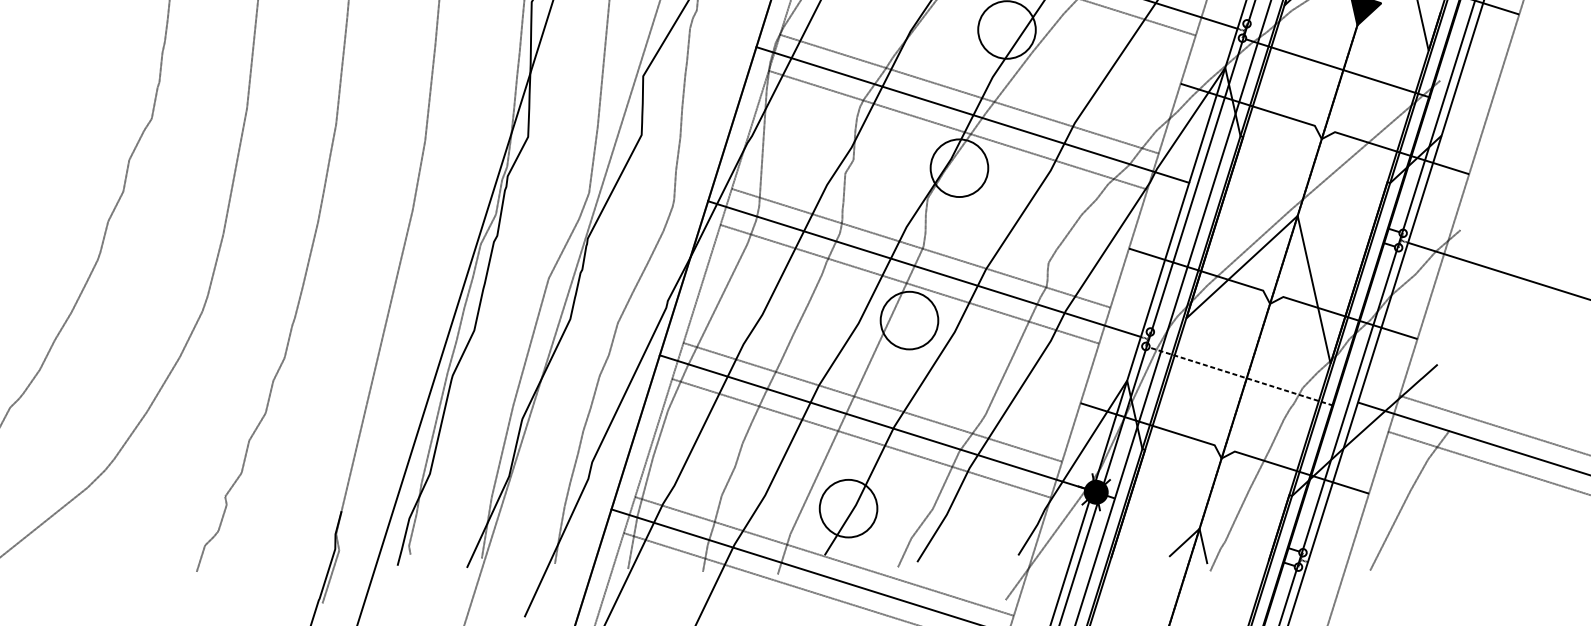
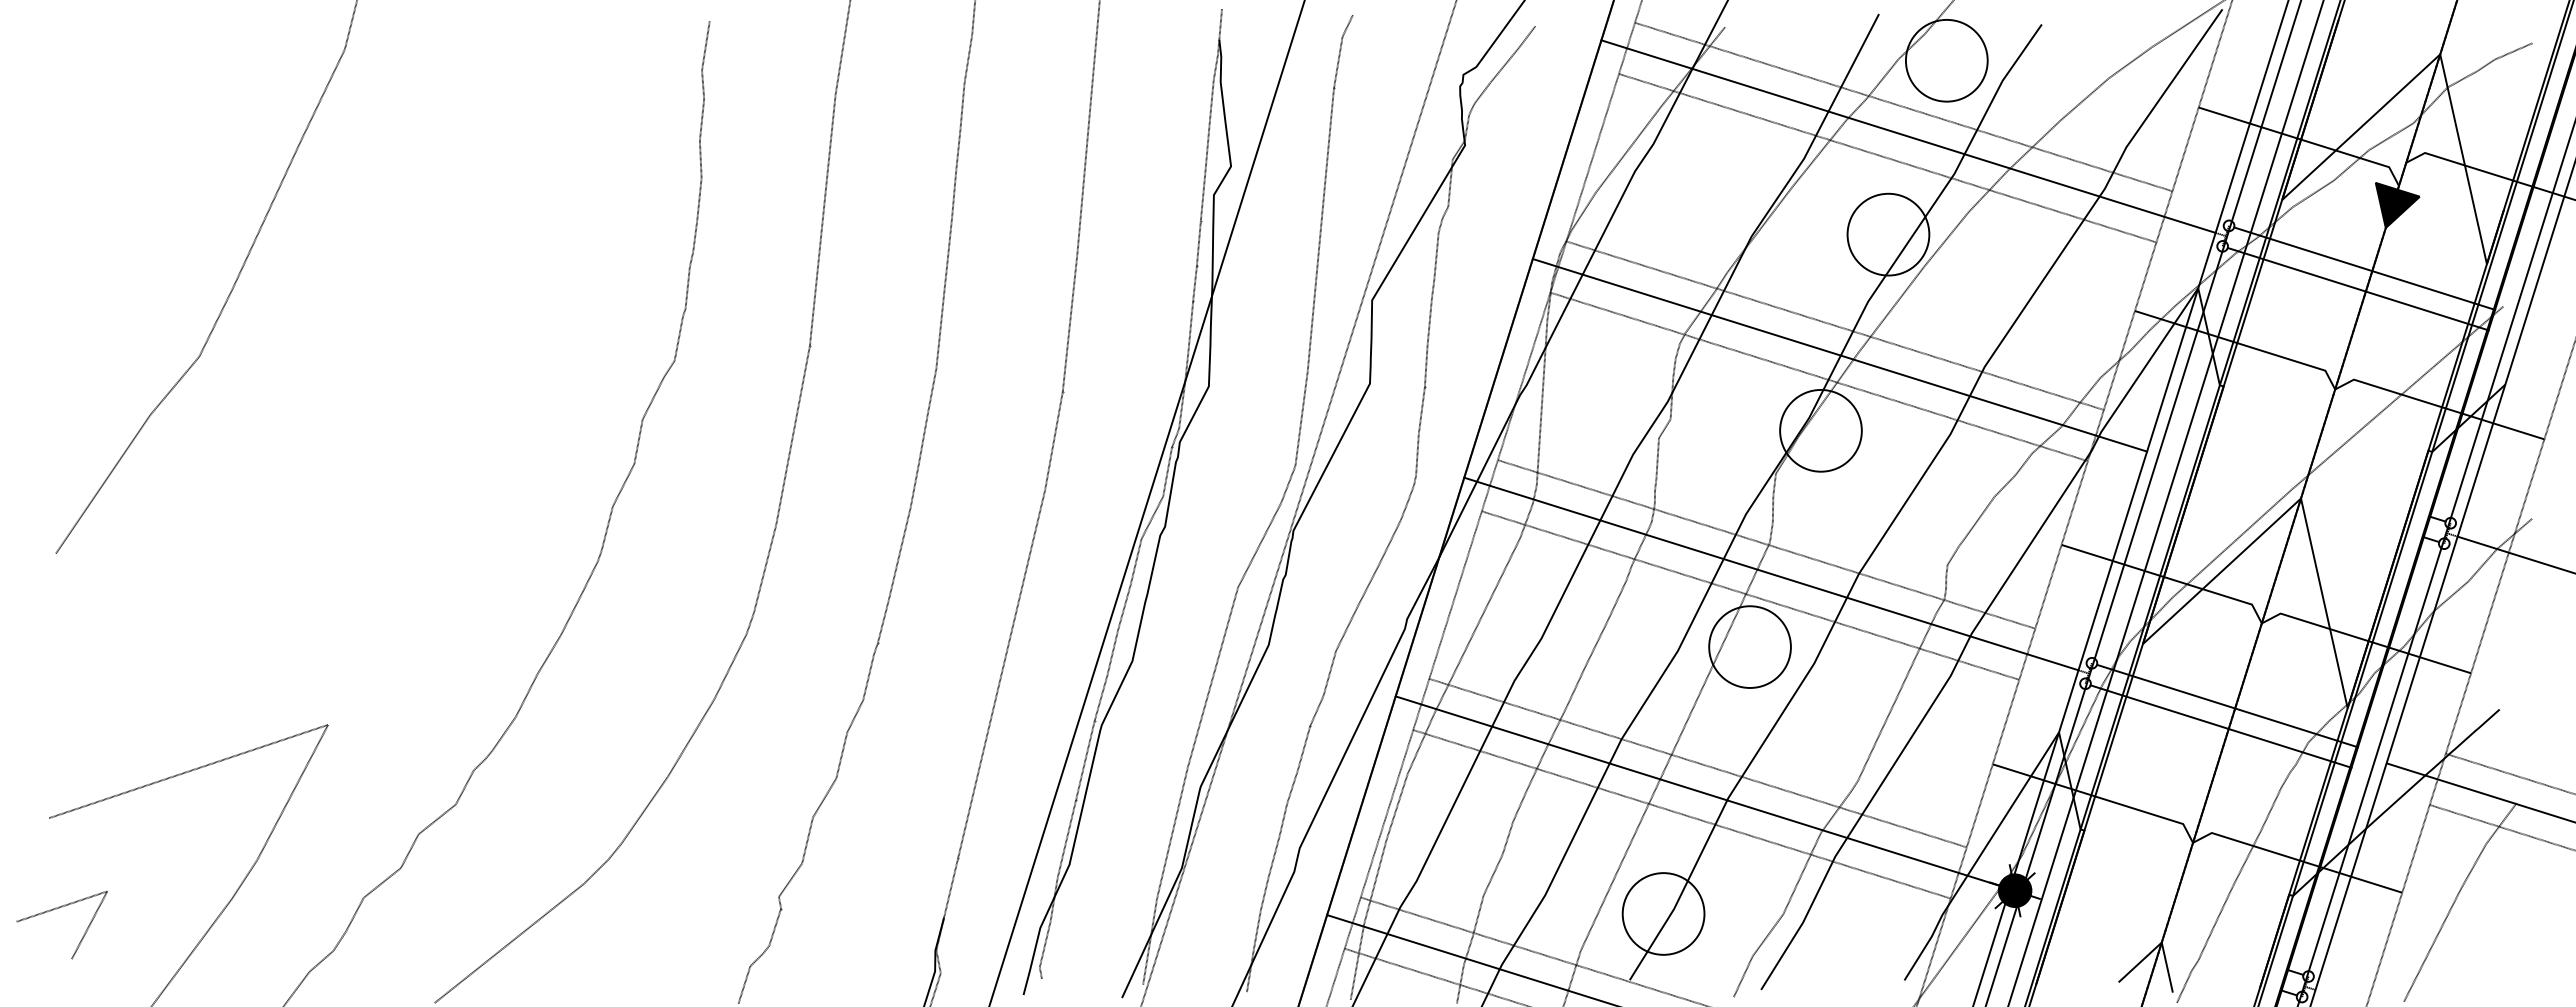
line: (1342, 53) -> (2364, 268), added
line: (1245, 361) -> (2227, 705), added
line: (1241, 376) -> (2221, 726), dashed -> solid

